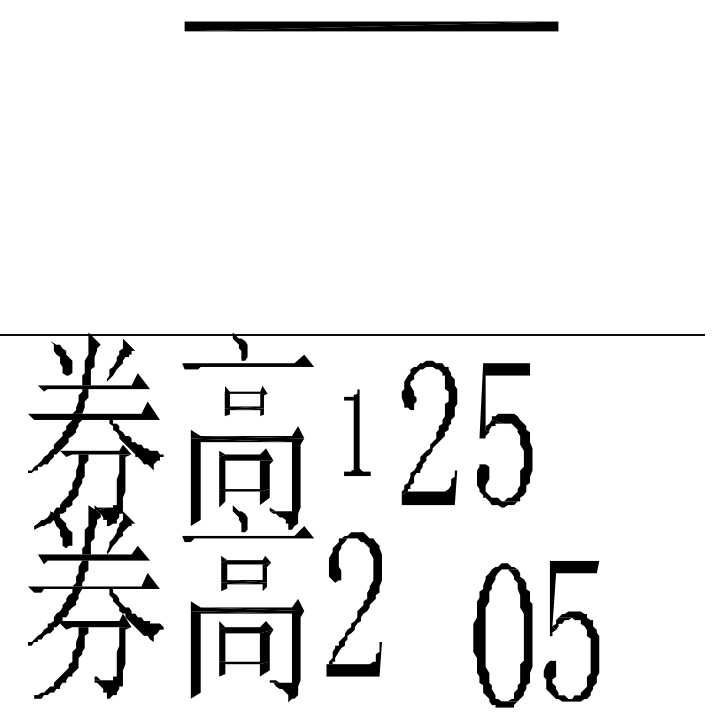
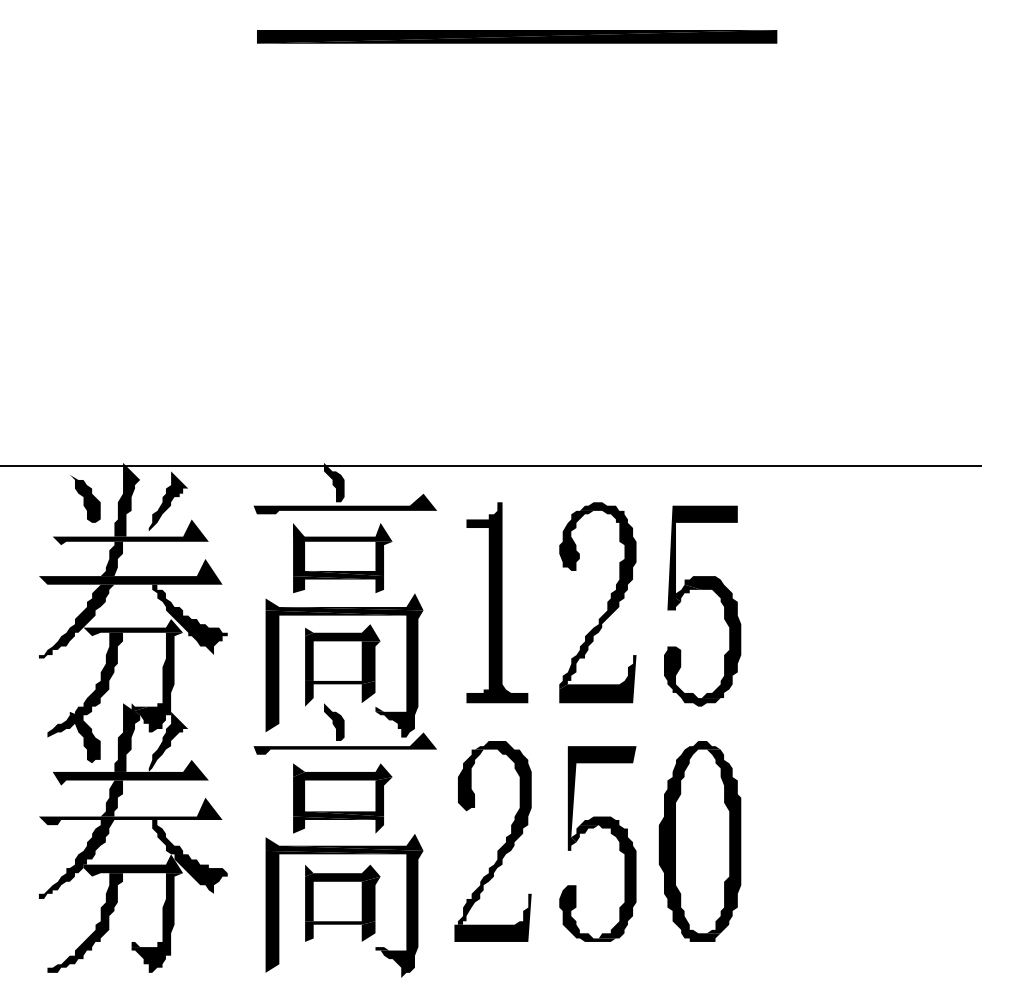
part: (245, 400) -> (341, 557), size x1.67
part: (357, 432) -> (497, 602), size x1.67
part: (245, 573) -> (341, 798), size x1.43
part: (567, 620) -> (592, 829), moved
part: (502, 635) -> (699, 841), moved

